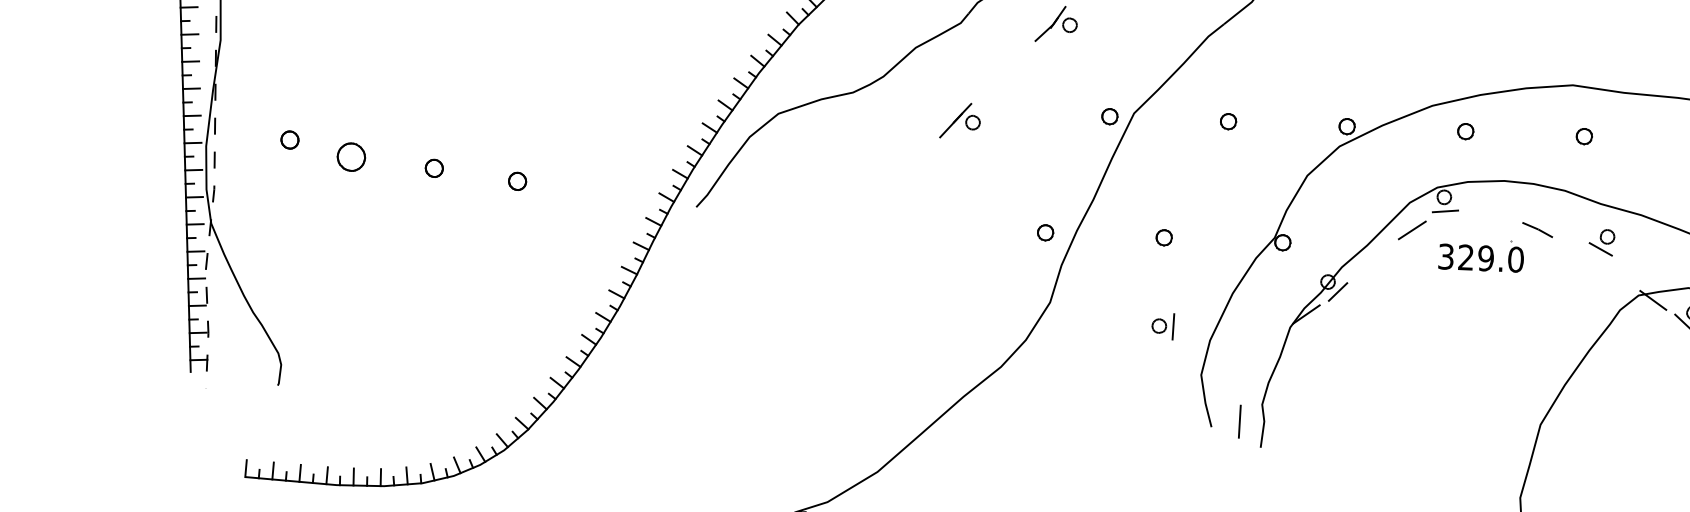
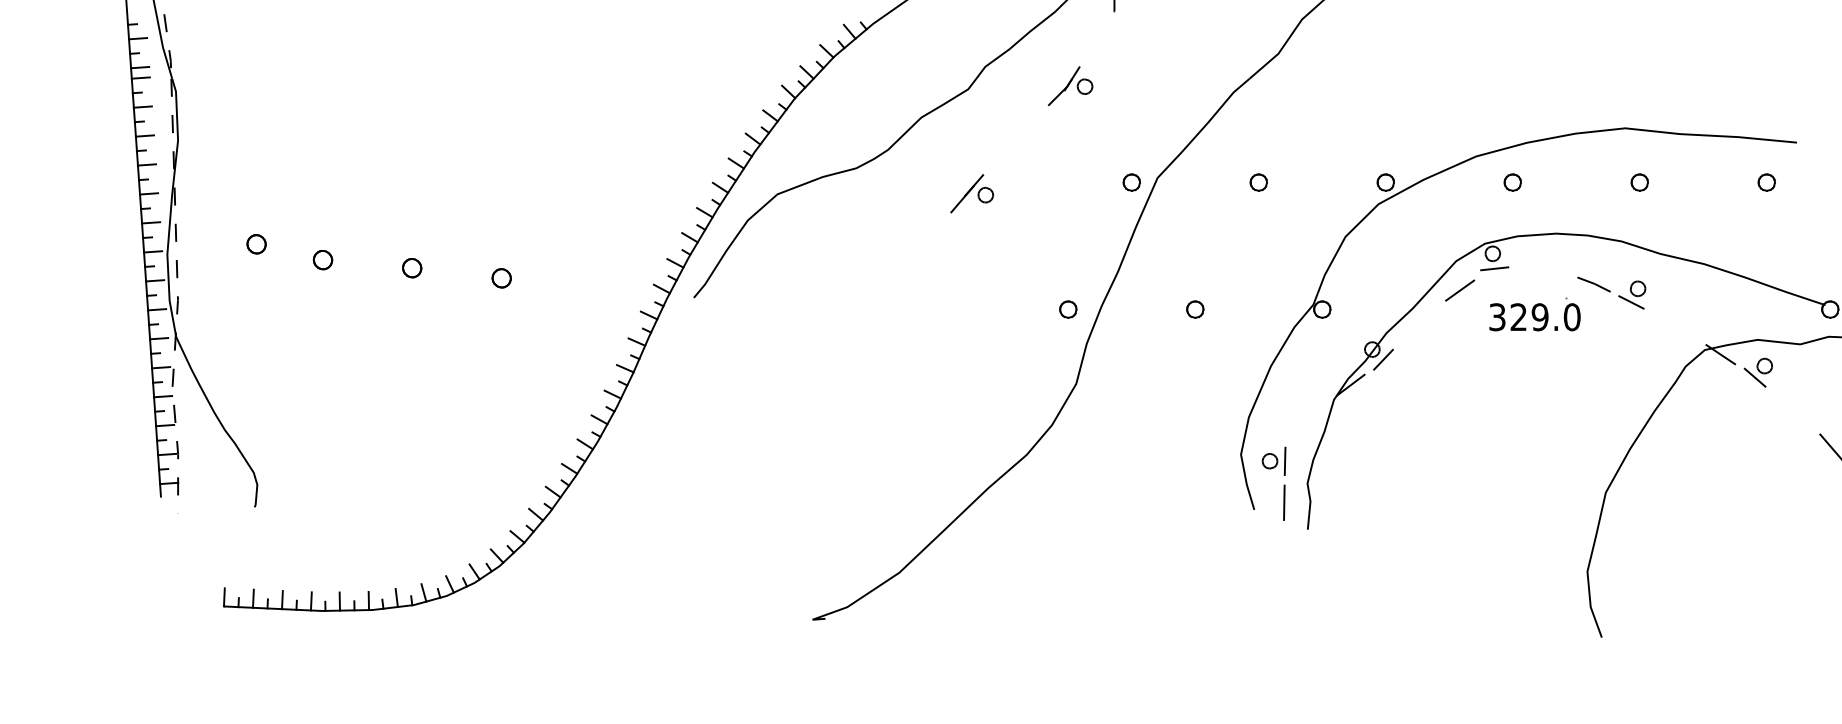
part: (350, 157) -> (322, 260), size x0.62
part: (1602, 242) -> (1632, 294), moved
part: (1162, 325) -> (1273, 460), moved

